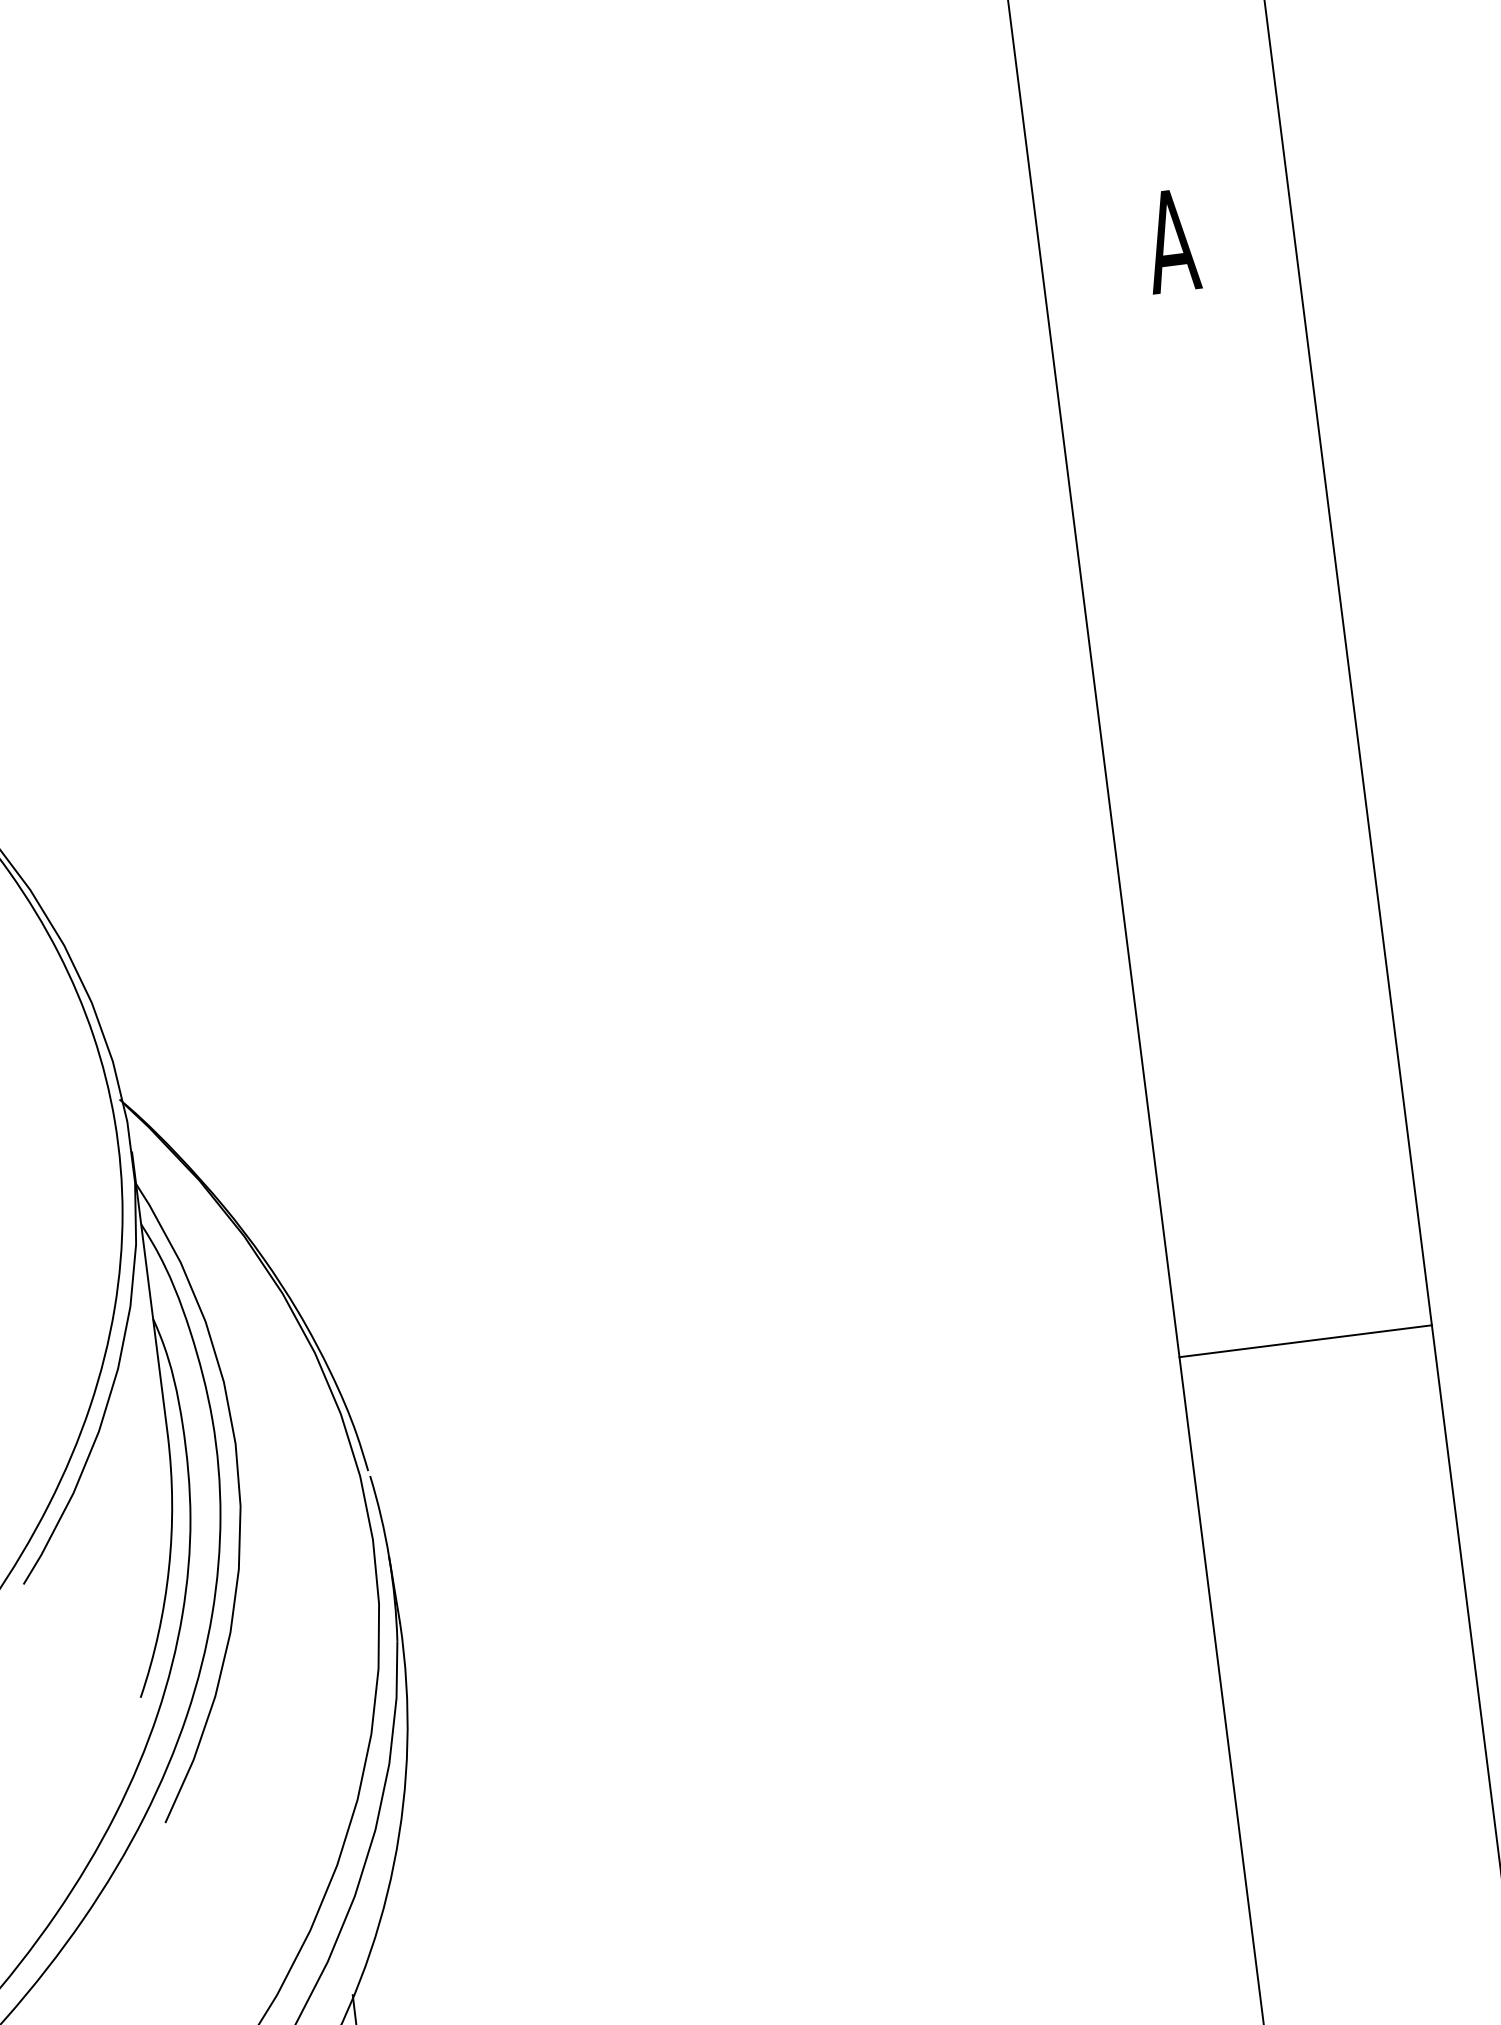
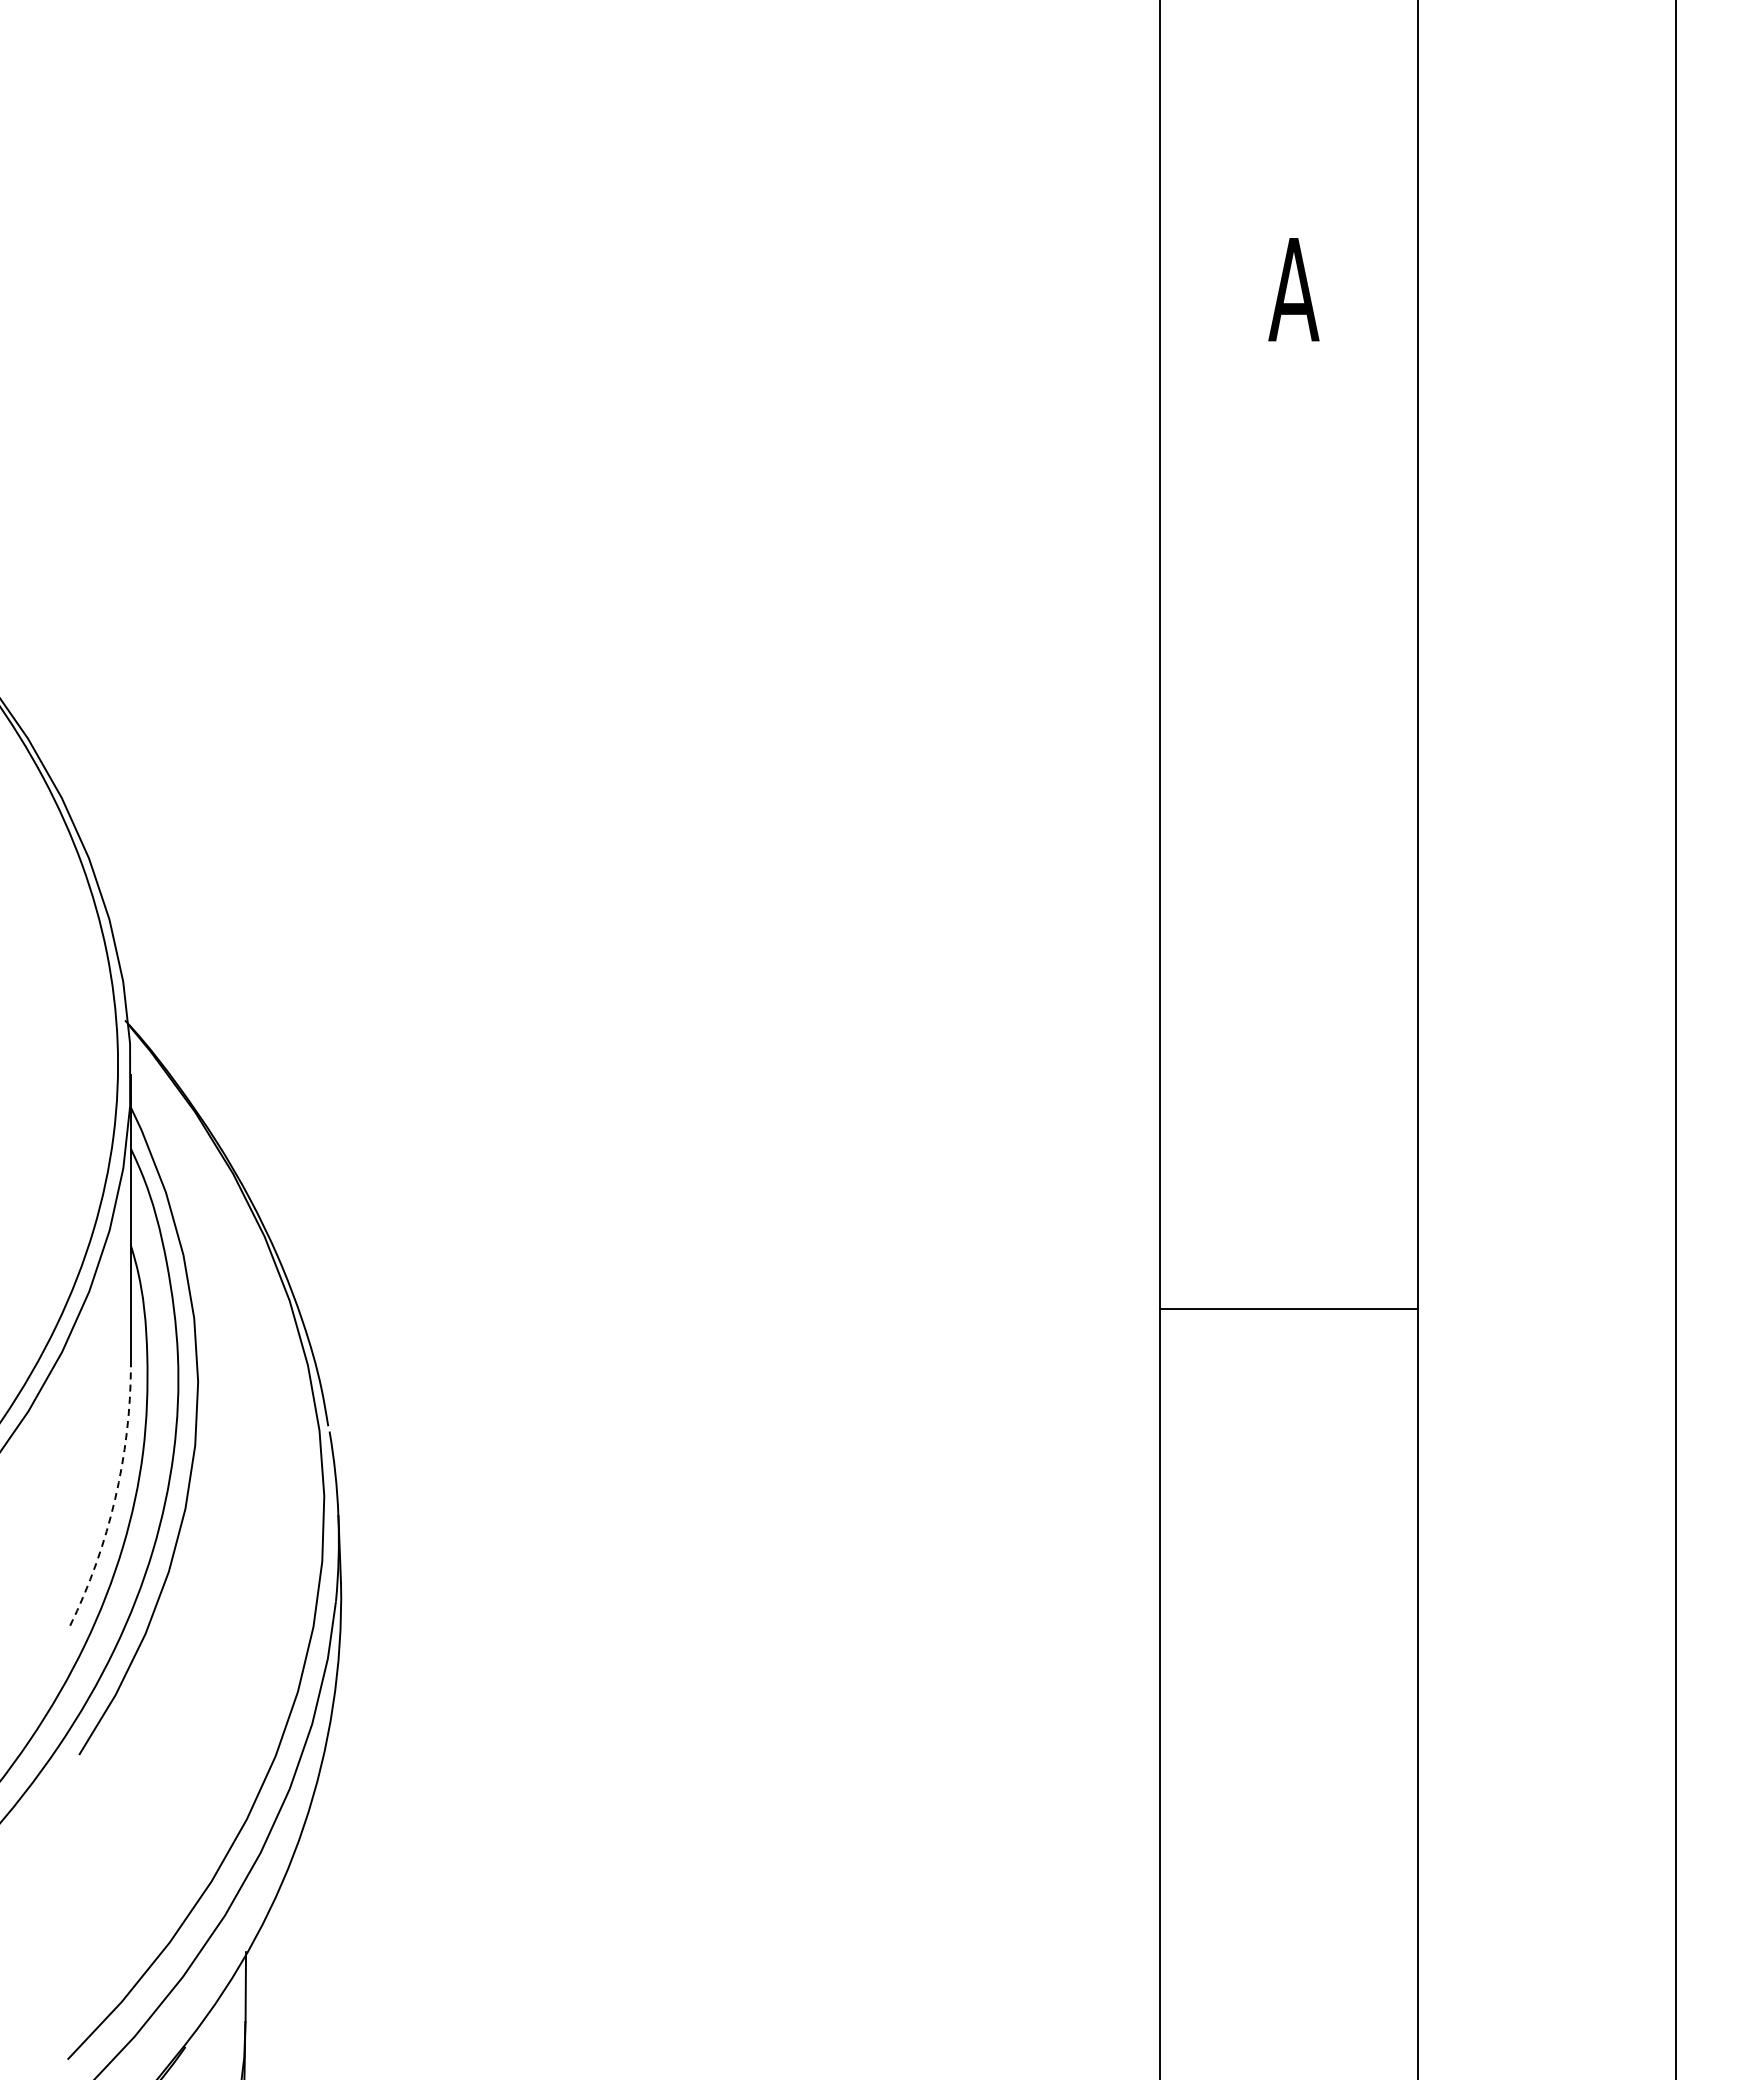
line: (1305, 1340) -> (1288, 1308), moved
arc: (169, 1567) -> (115, 1498), solid -> dashed

